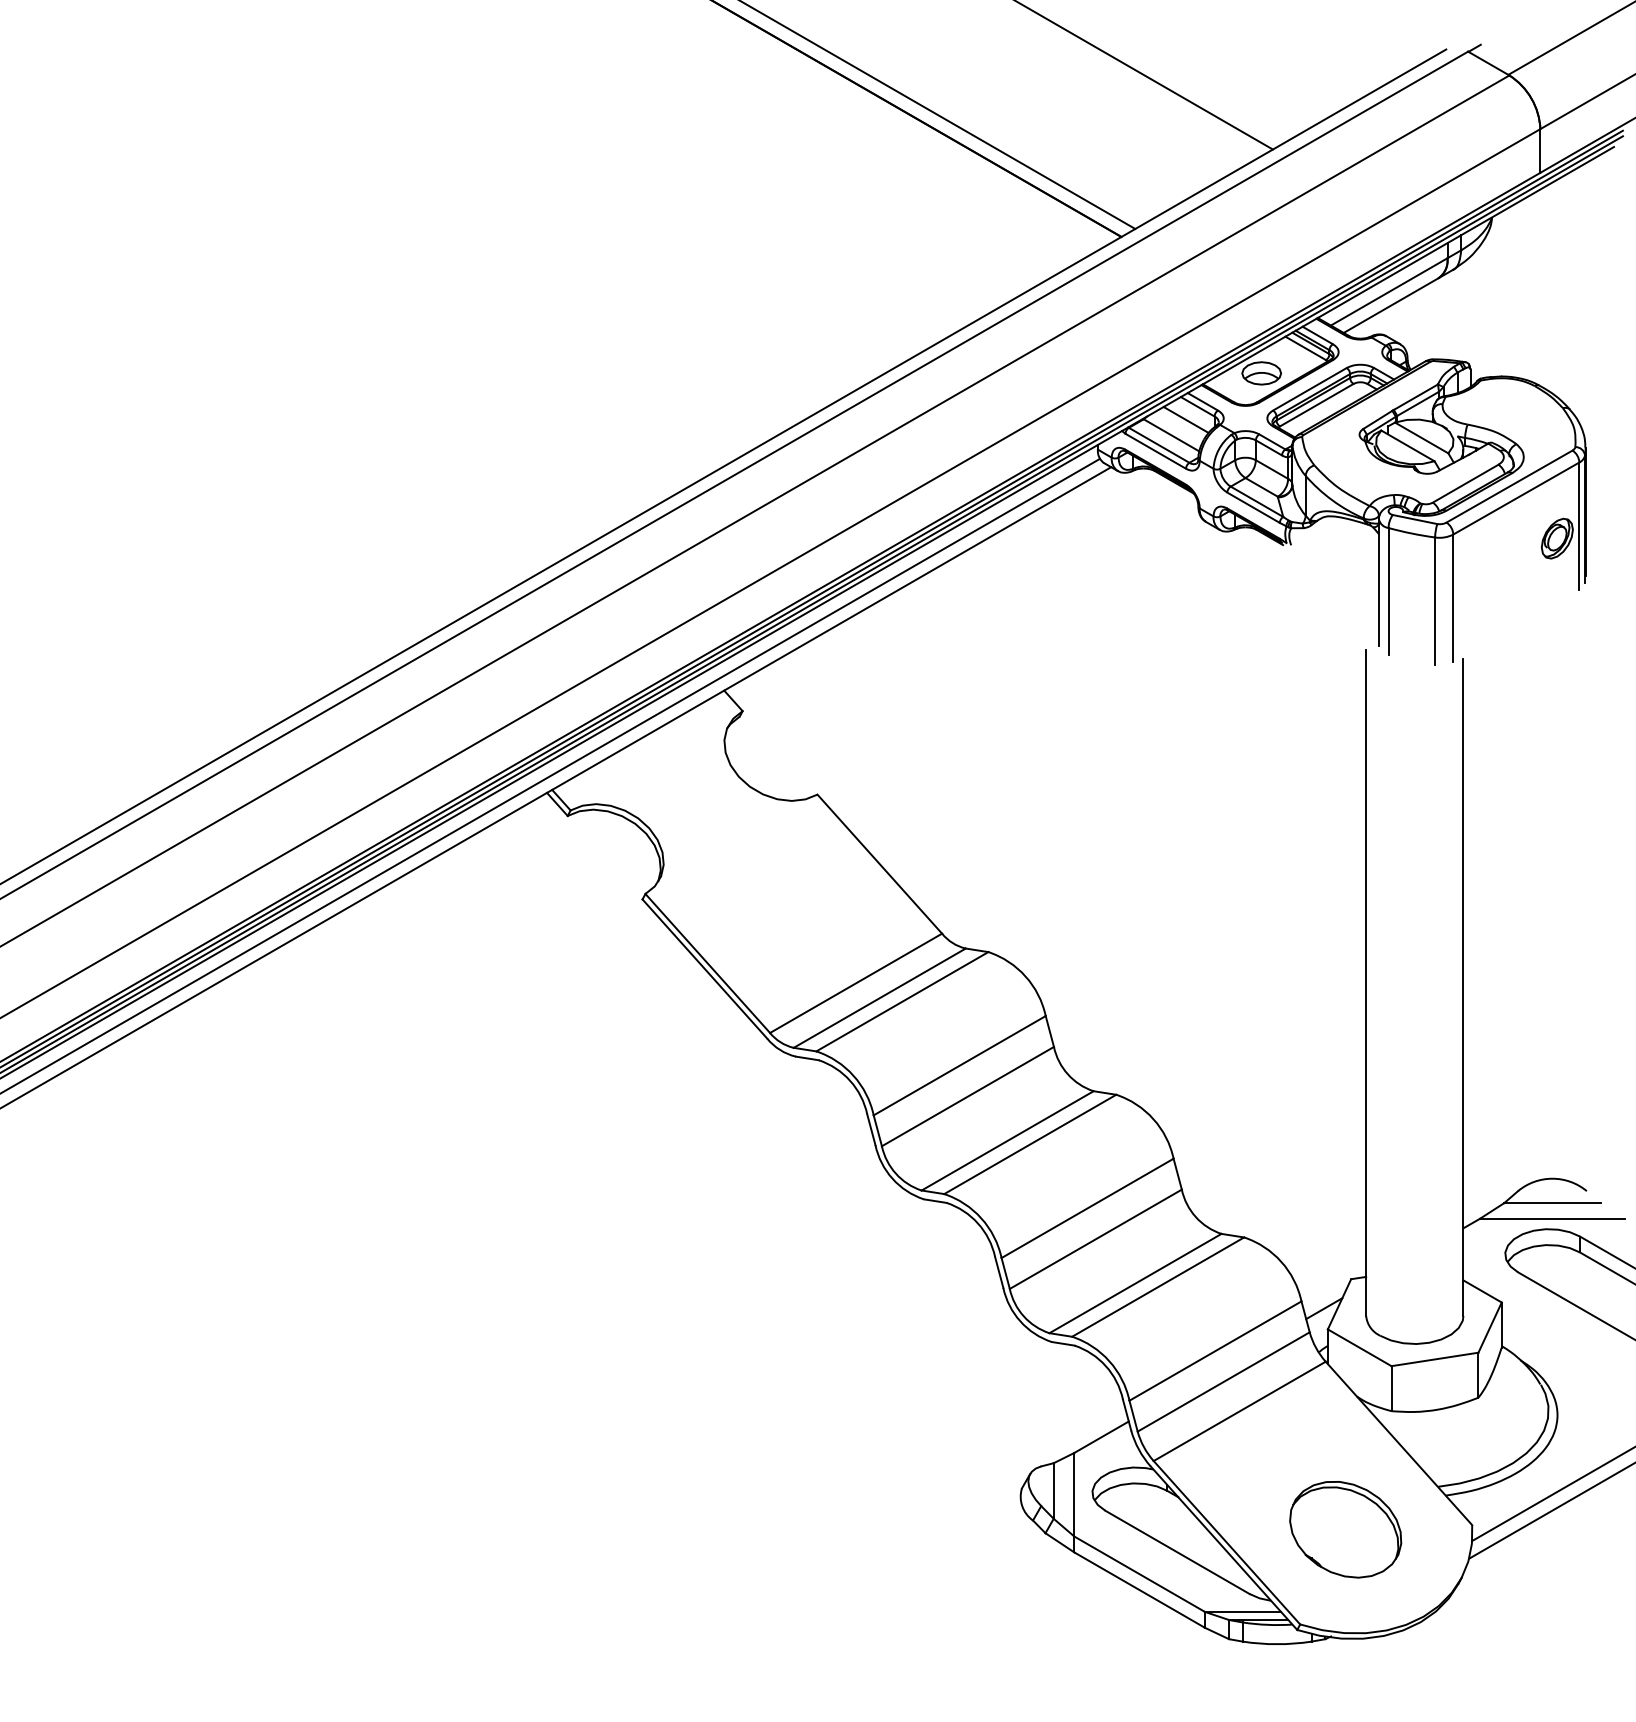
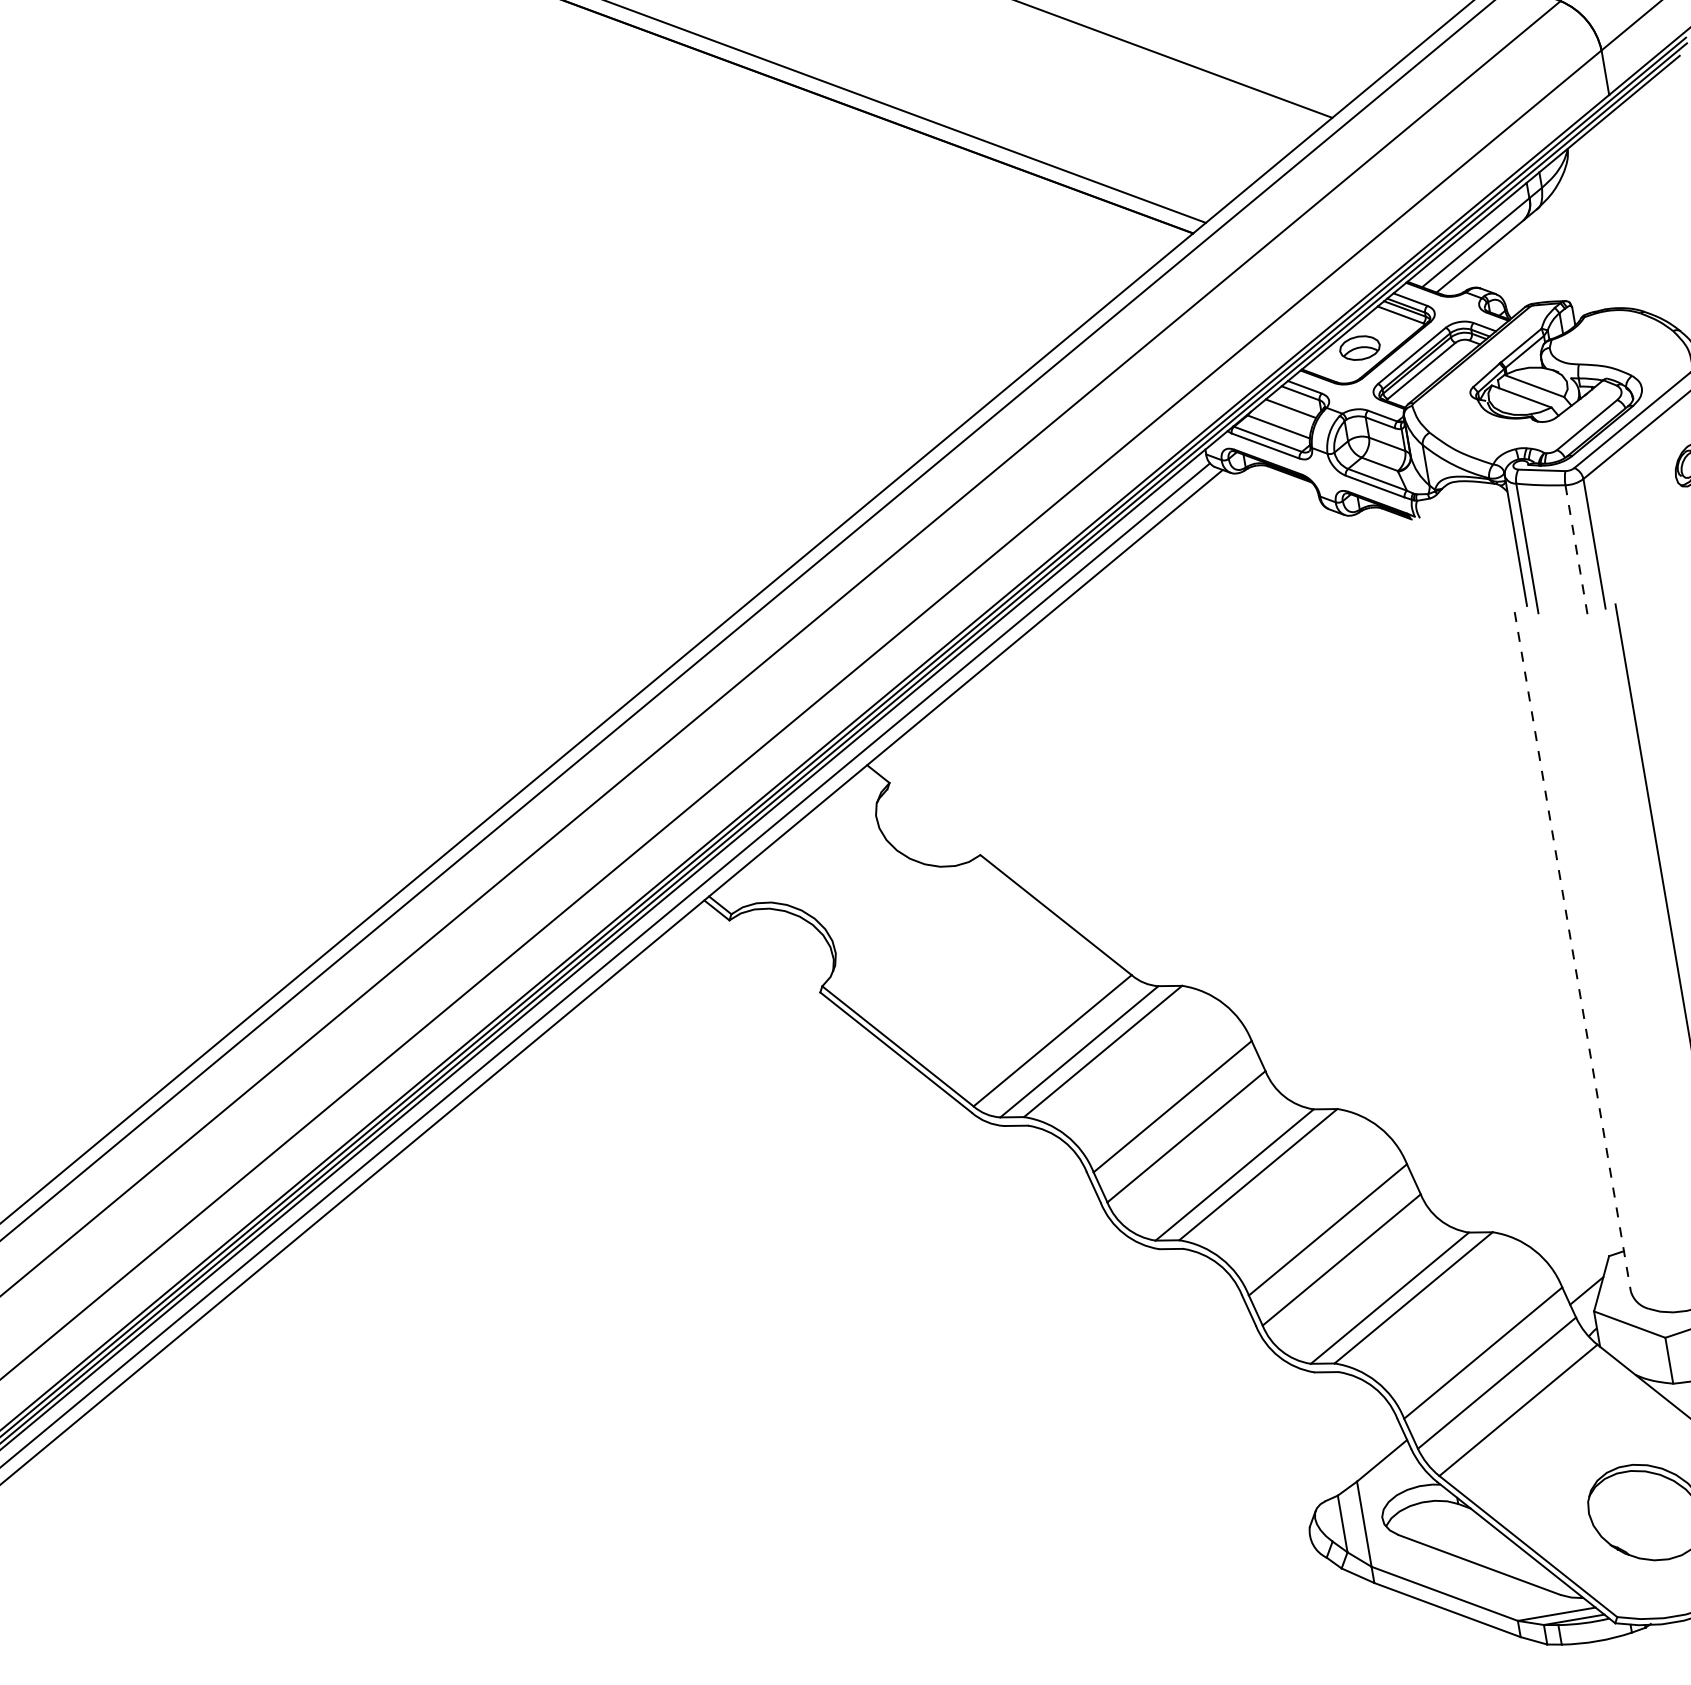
line: (1435, 601) -> (1576, 550), solid -> dashed
line: (1366, 983) -> (1573, 951), solid -> dashed

